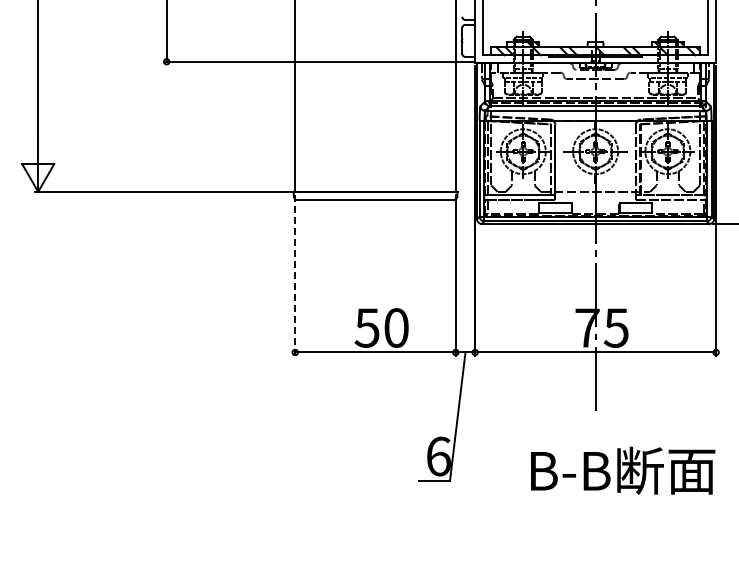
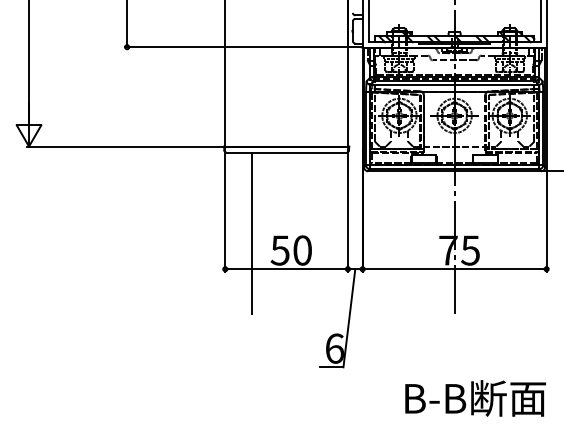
line: (295, 275) -> (225, 210), dashed -> solid
line: (330, 304) -> (252, 232), added
text: (623, 470) -> (475, 398), moved

